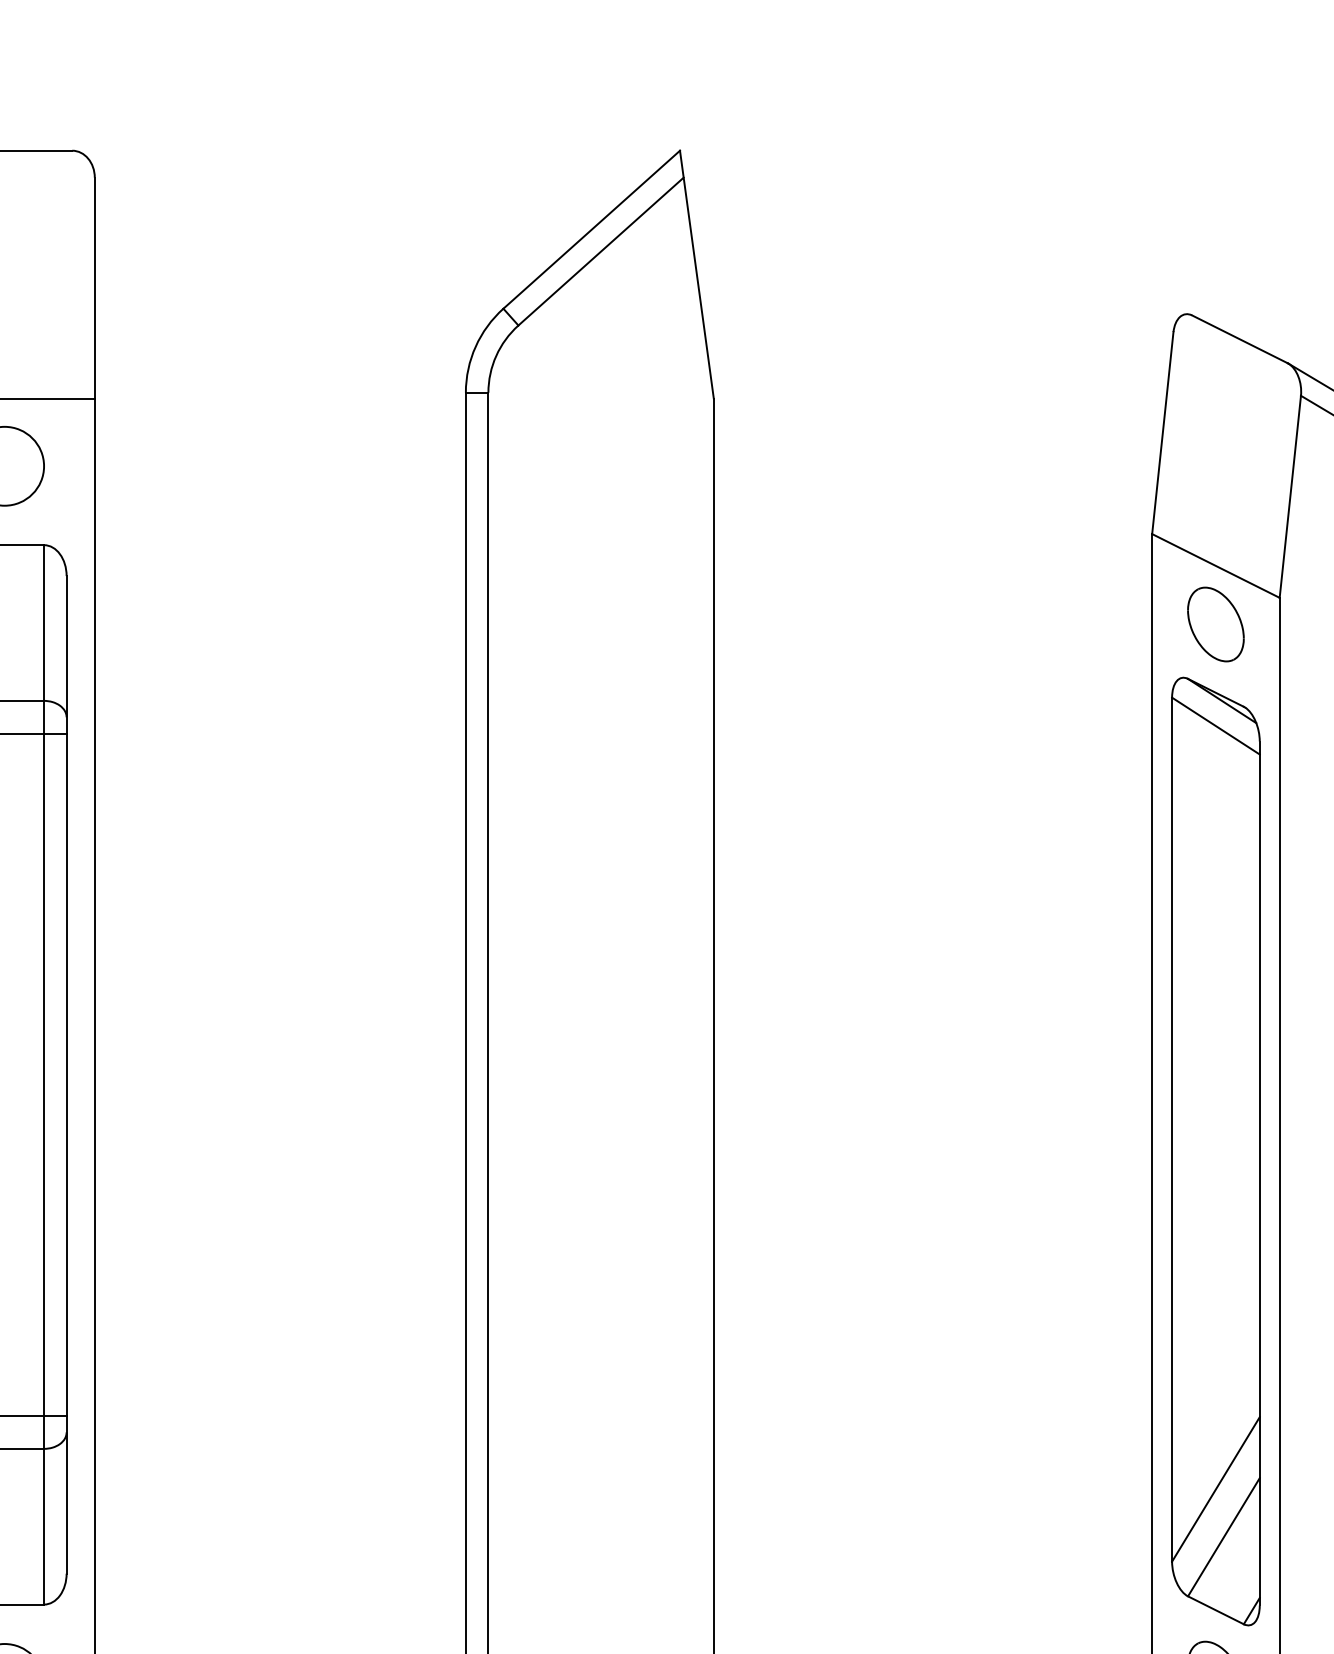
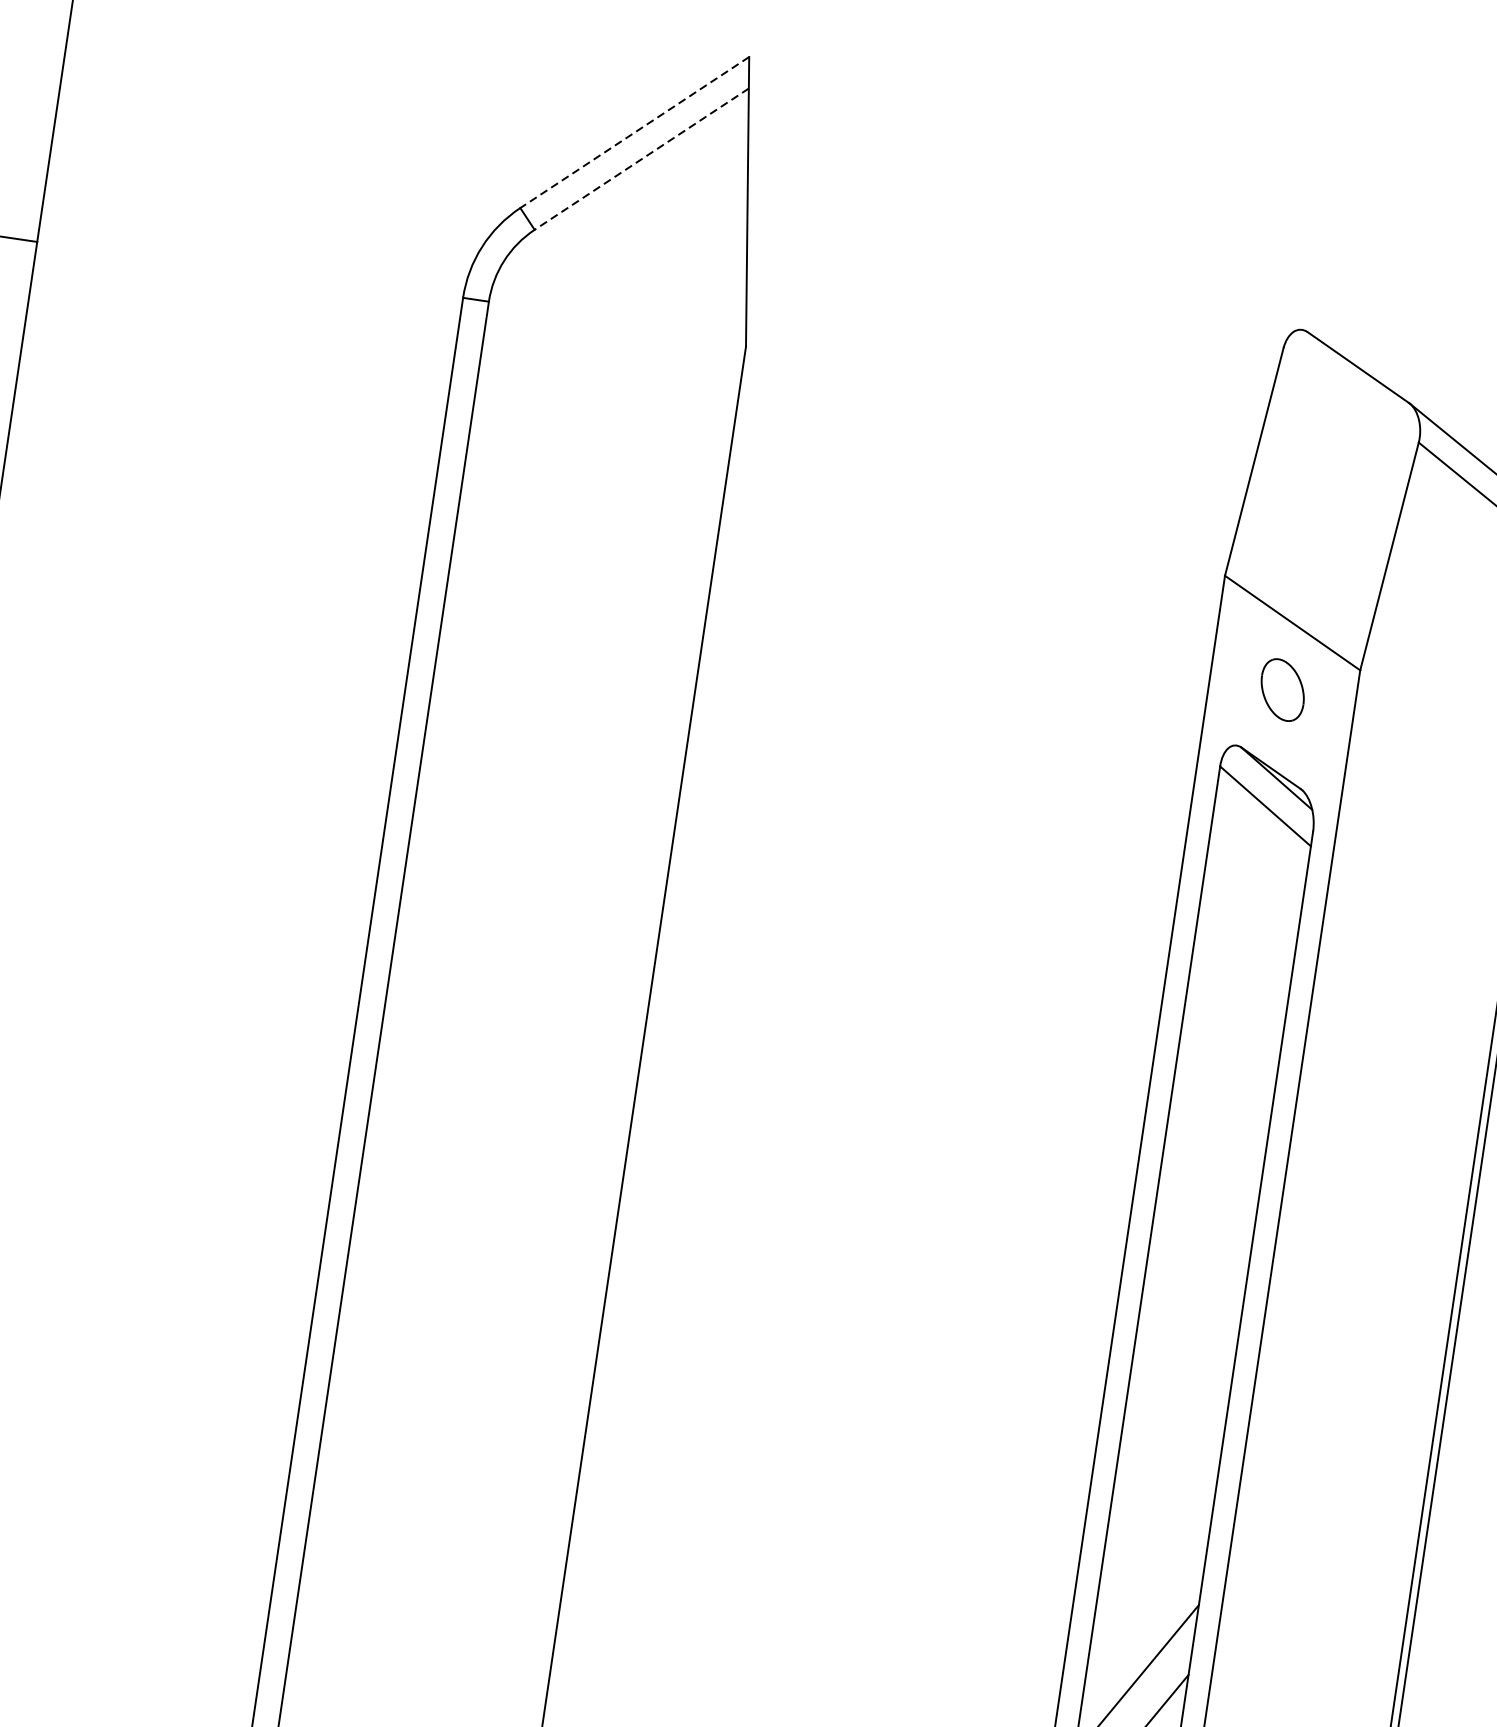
line: (591, 230) -> (634, 133), solid -> dashed
line: (601, 251) -> (642, 159), solid -> dashed
part: (1215, 624) -> (1282, 690), size x0.7

